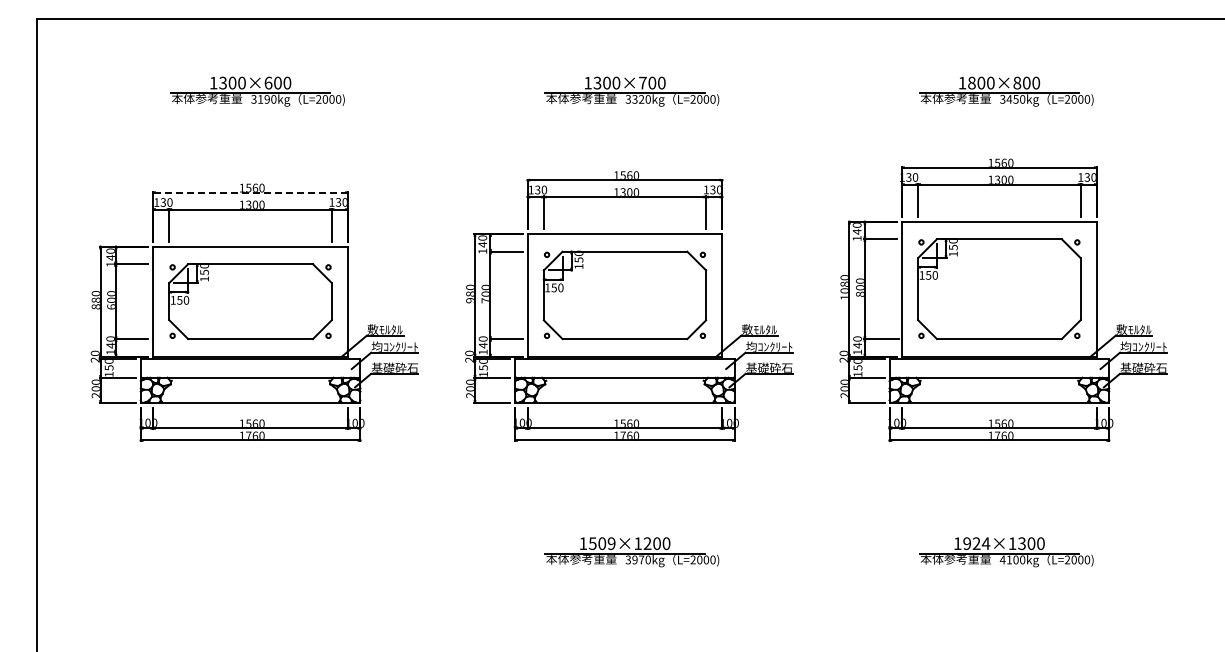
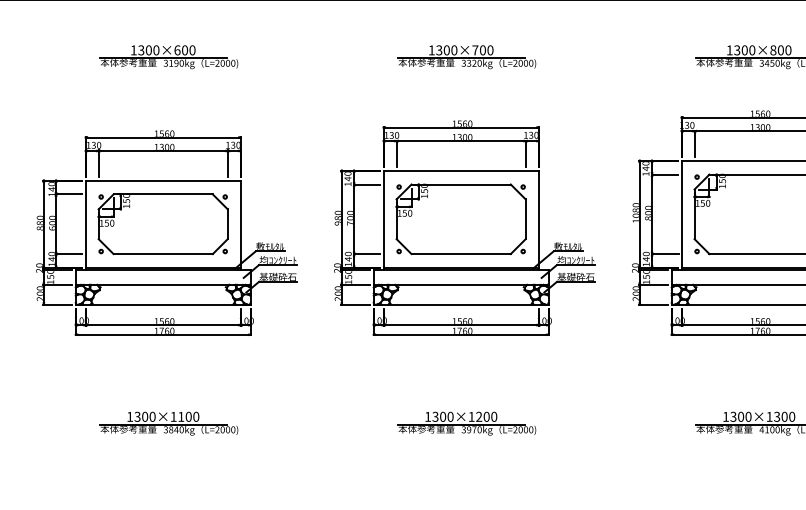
text: (971, 82) -> (736, 49), 1800×800 -> 1300×800
line: (250, 192) -> (163, 137), dashed -> solid
text: (602, 543) -> (443, 416), 1509×1200 -> 1300×1200
text: (976, 543) -> (740, 416), 1924×1300 -> 1300×1300
part: (257, 552) -> (168, 423), added

